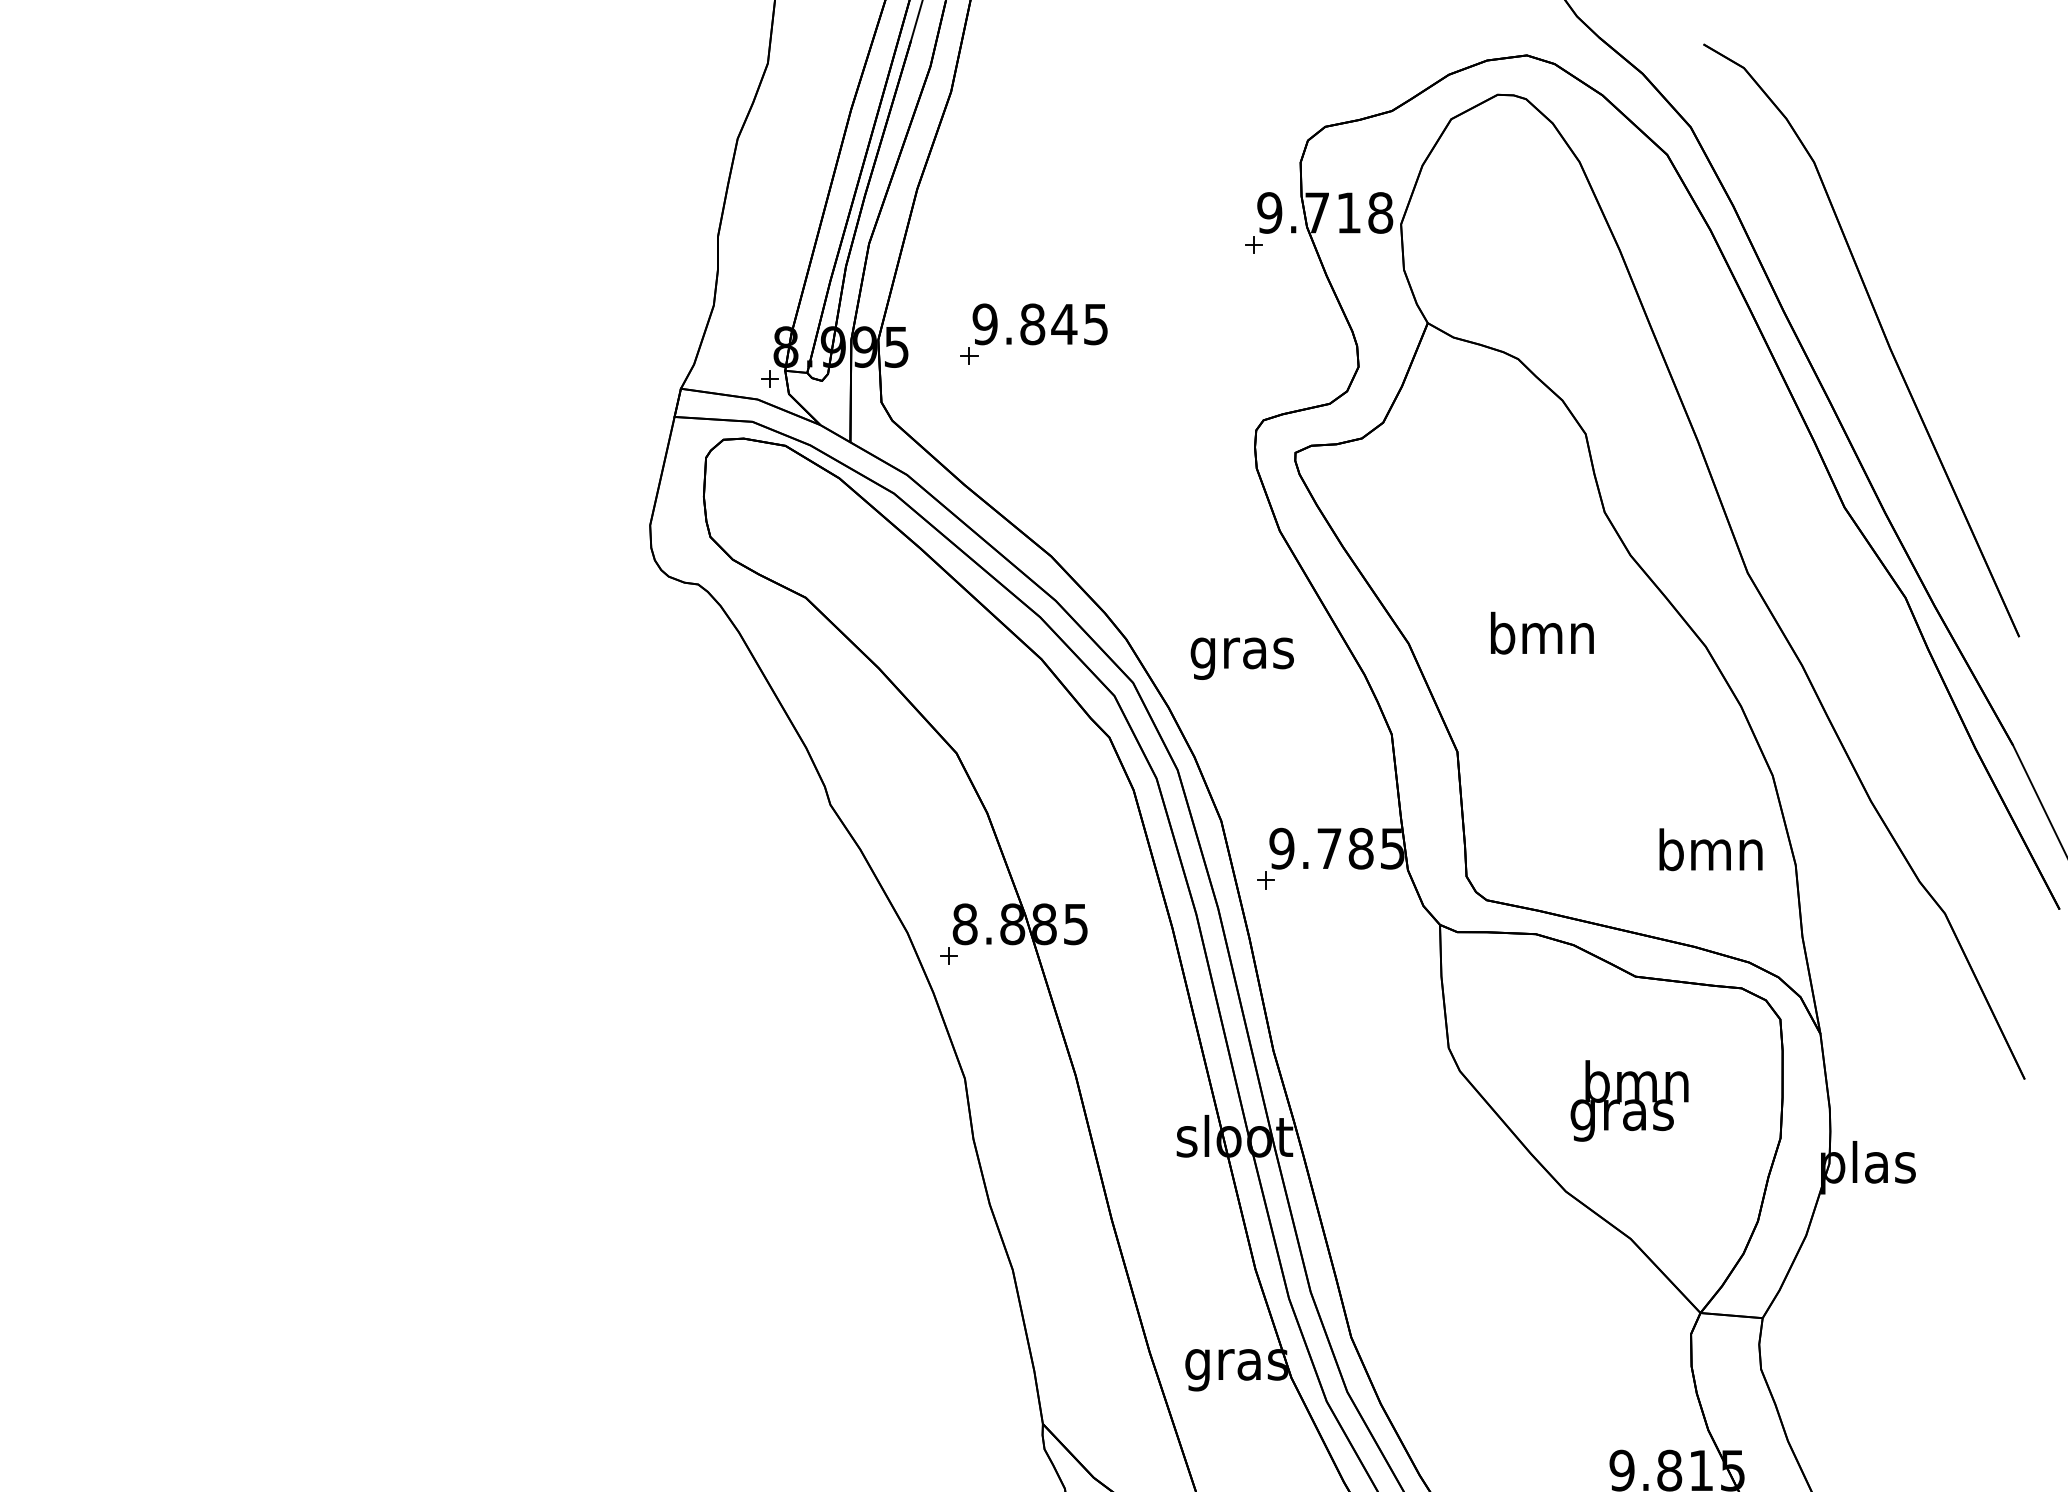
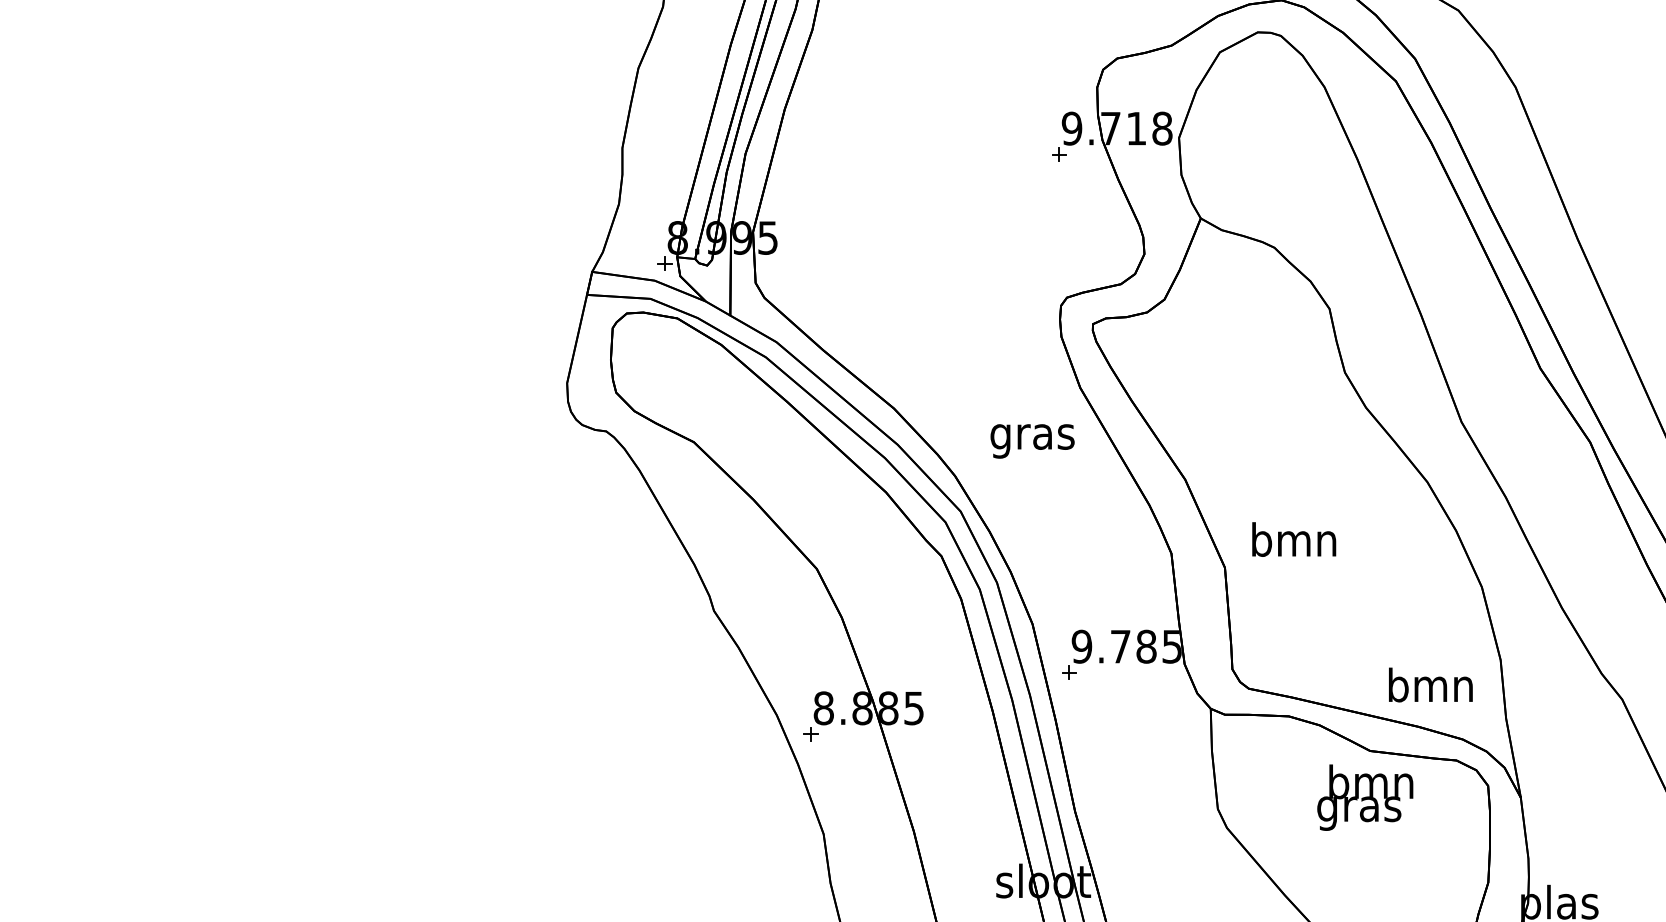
part: (1033, 333) -> (879, 226), removed
text: (1542, 632) -> (1294, 538), moved
text: (1241, 658) -> (1031, 441), moved
text: (1710, 849) -> (1430, 684), moved
text: (1629, 1100) -> (1365, 797), moved

